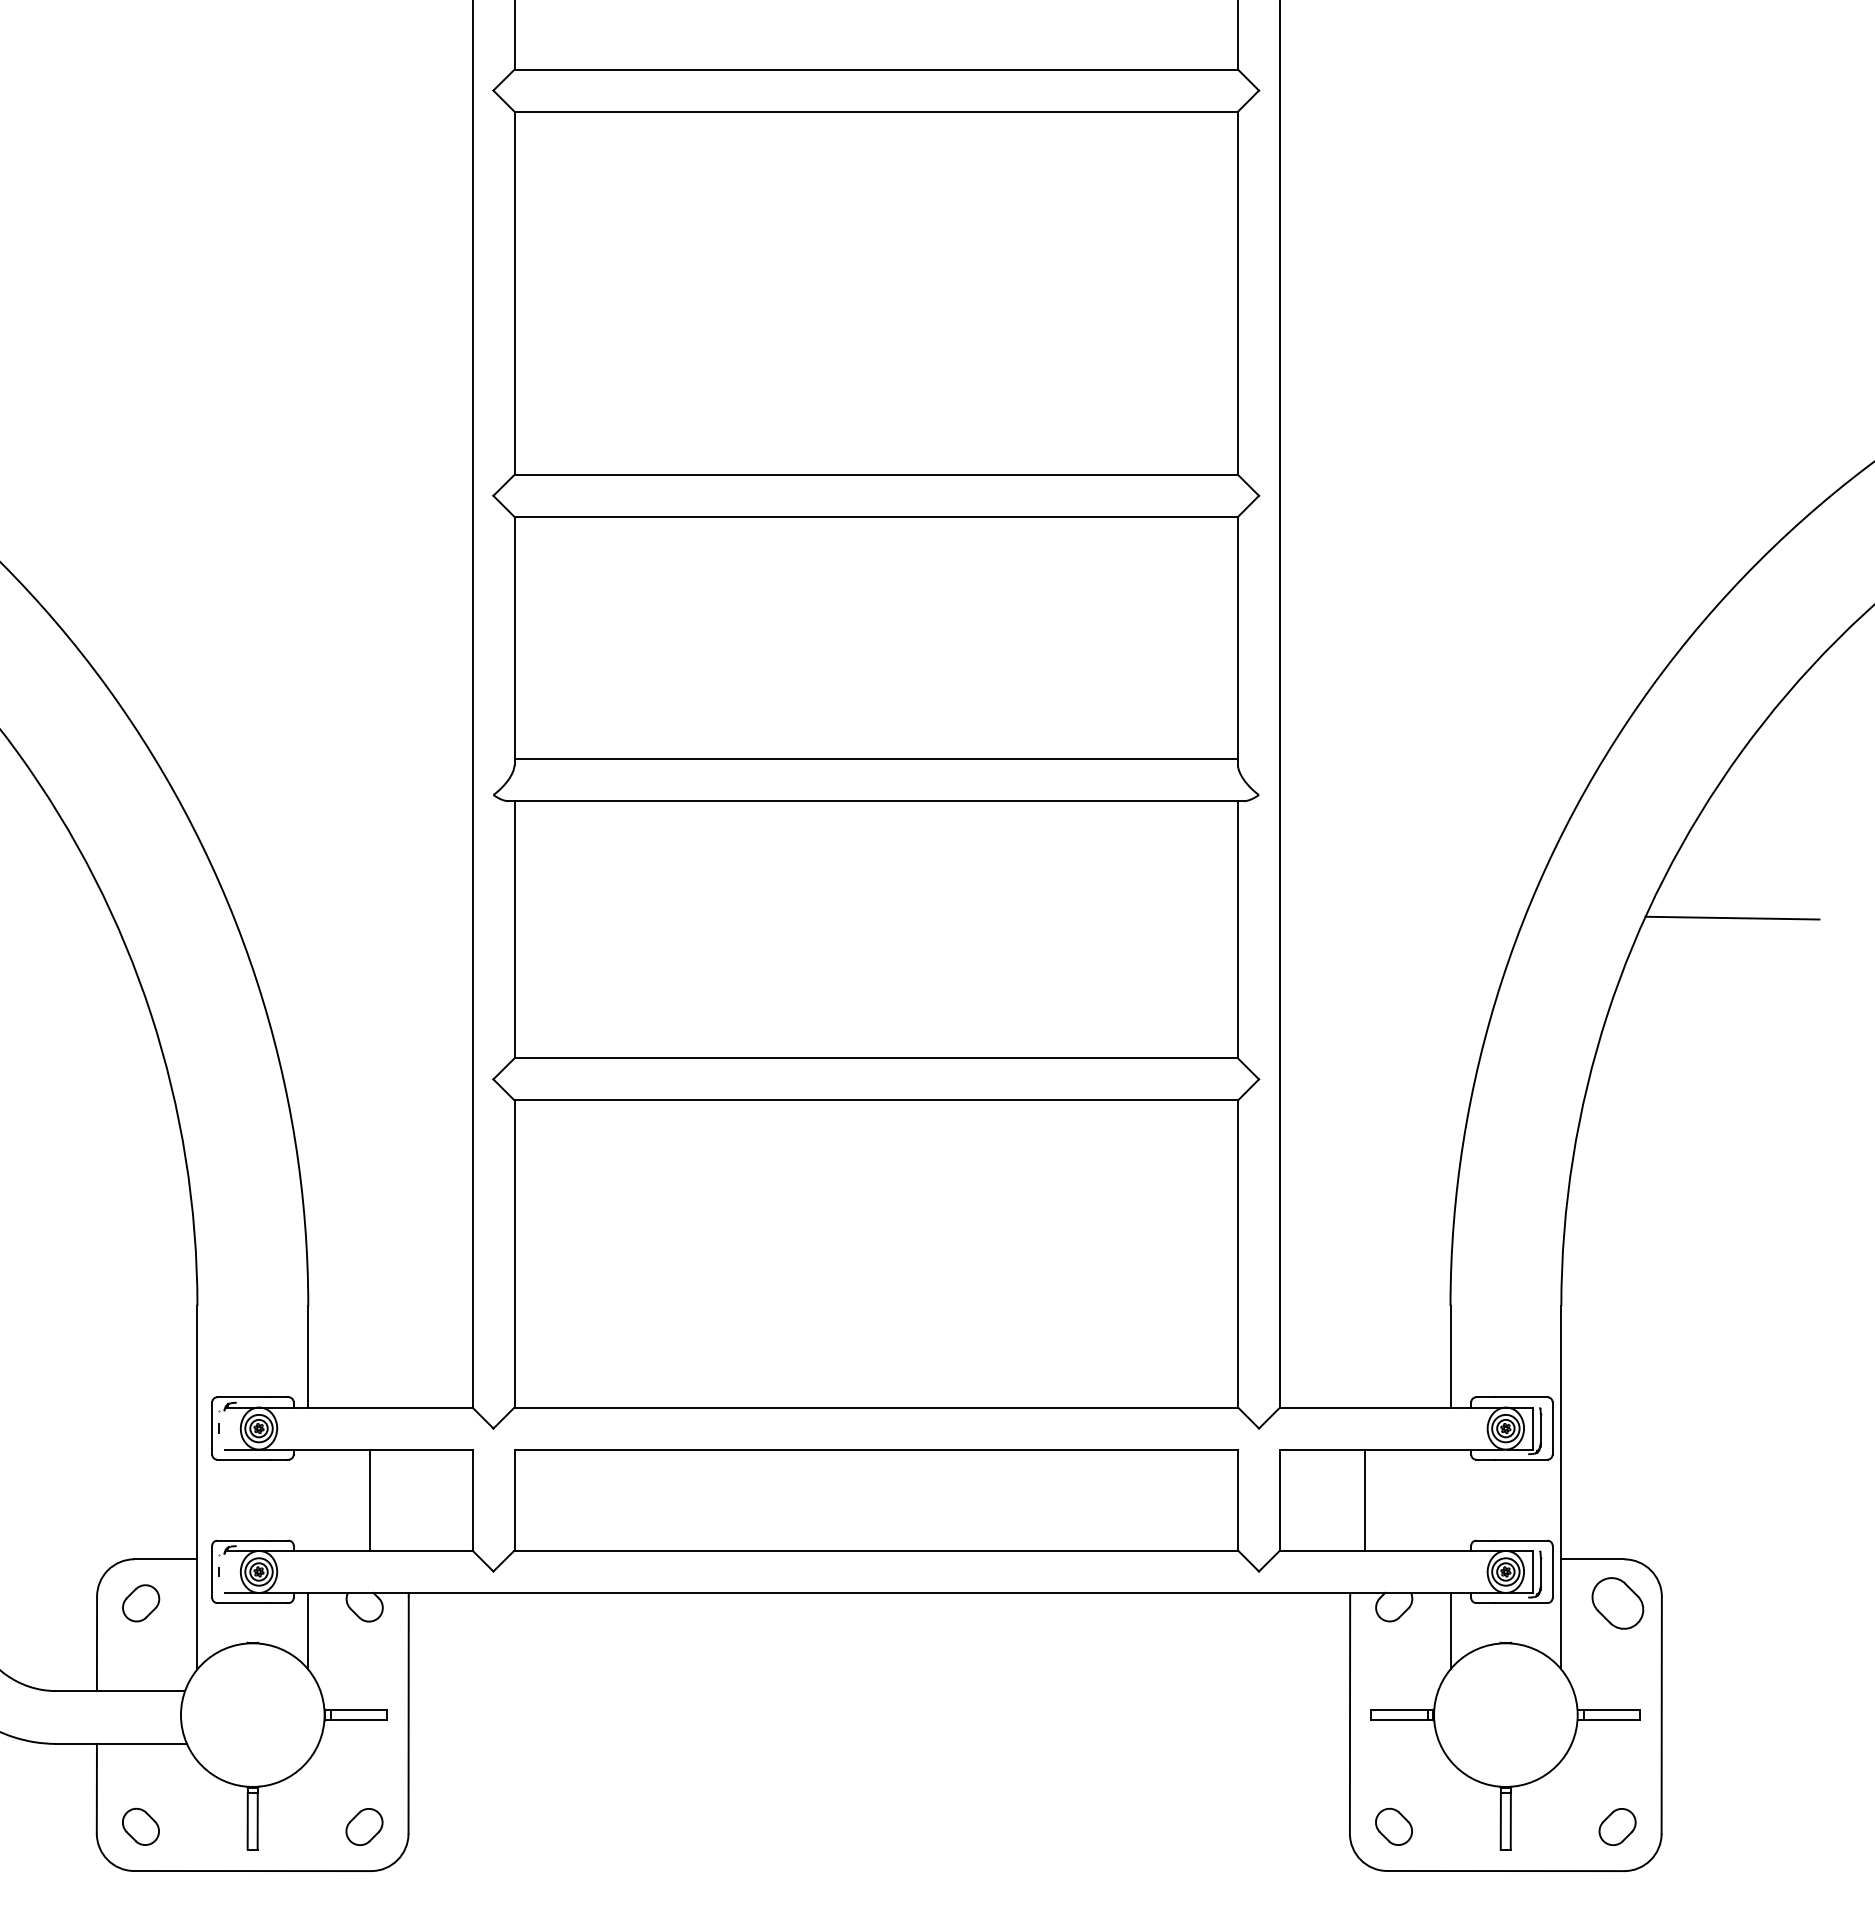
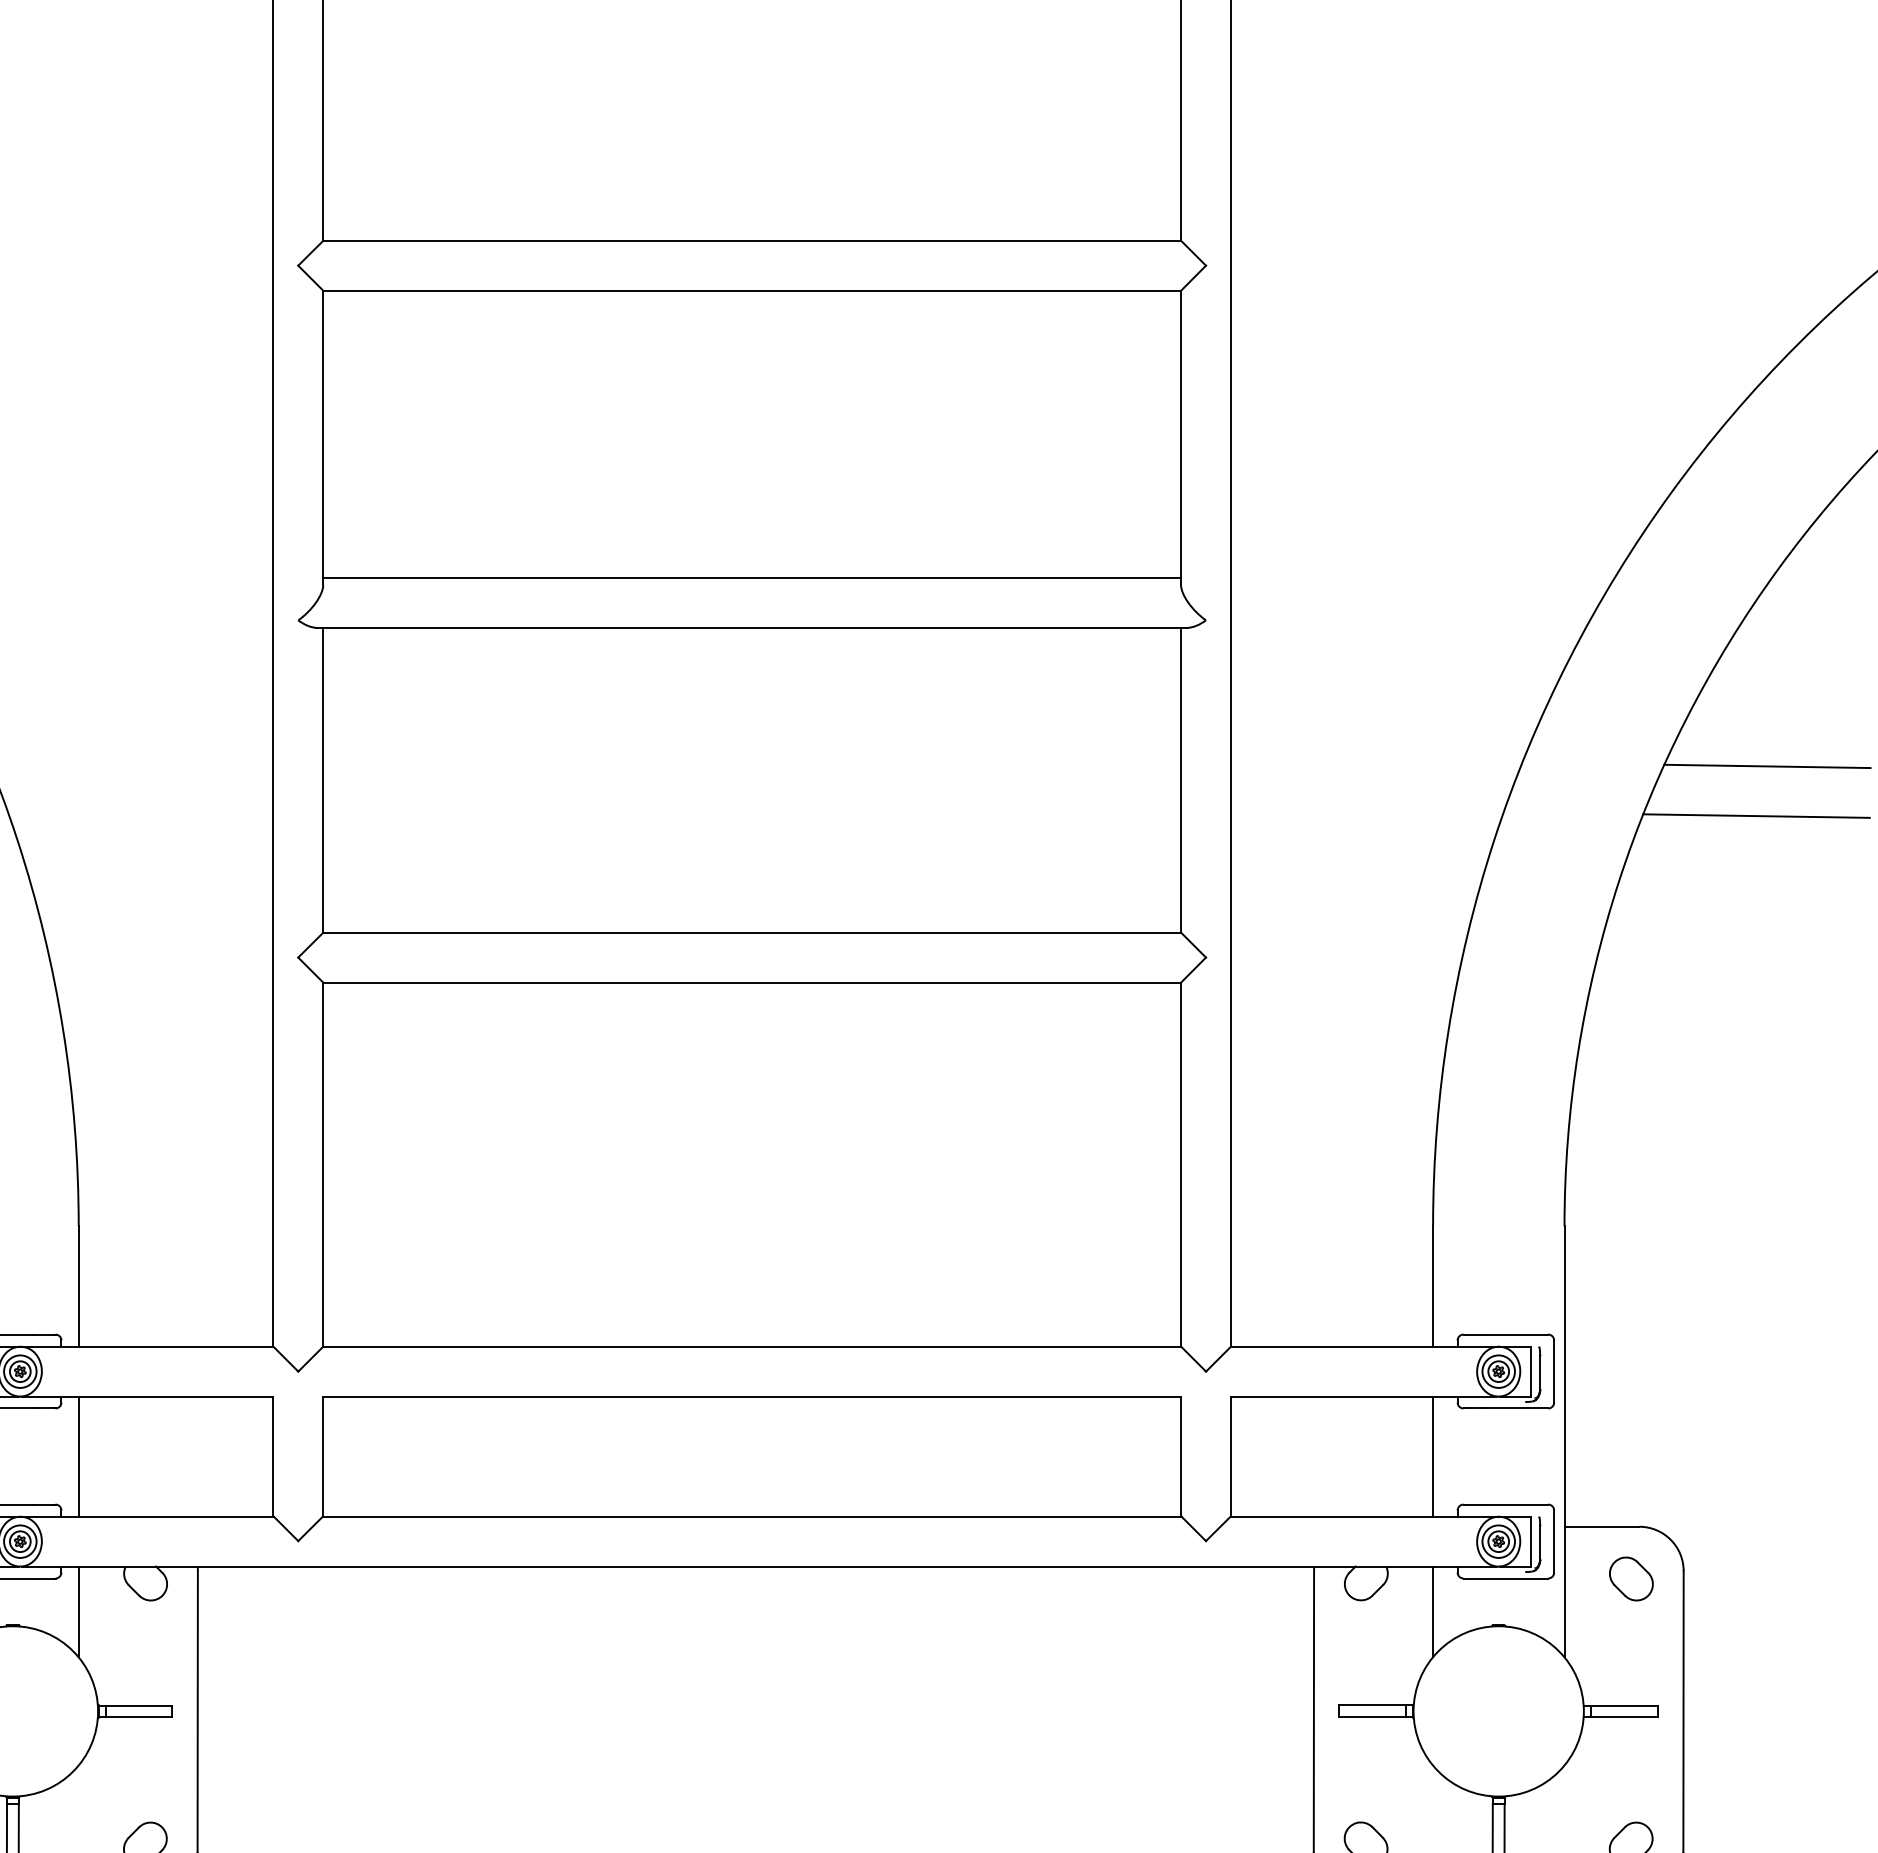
line: (1722, 959) -> (1755, 815), added
line: (370, 1499) -> (78, 1455), moved
line: (1364, 1499) -> (1433, 1455), moved
part: (1617, 1603) -> (1631, 1579), size x0.71

